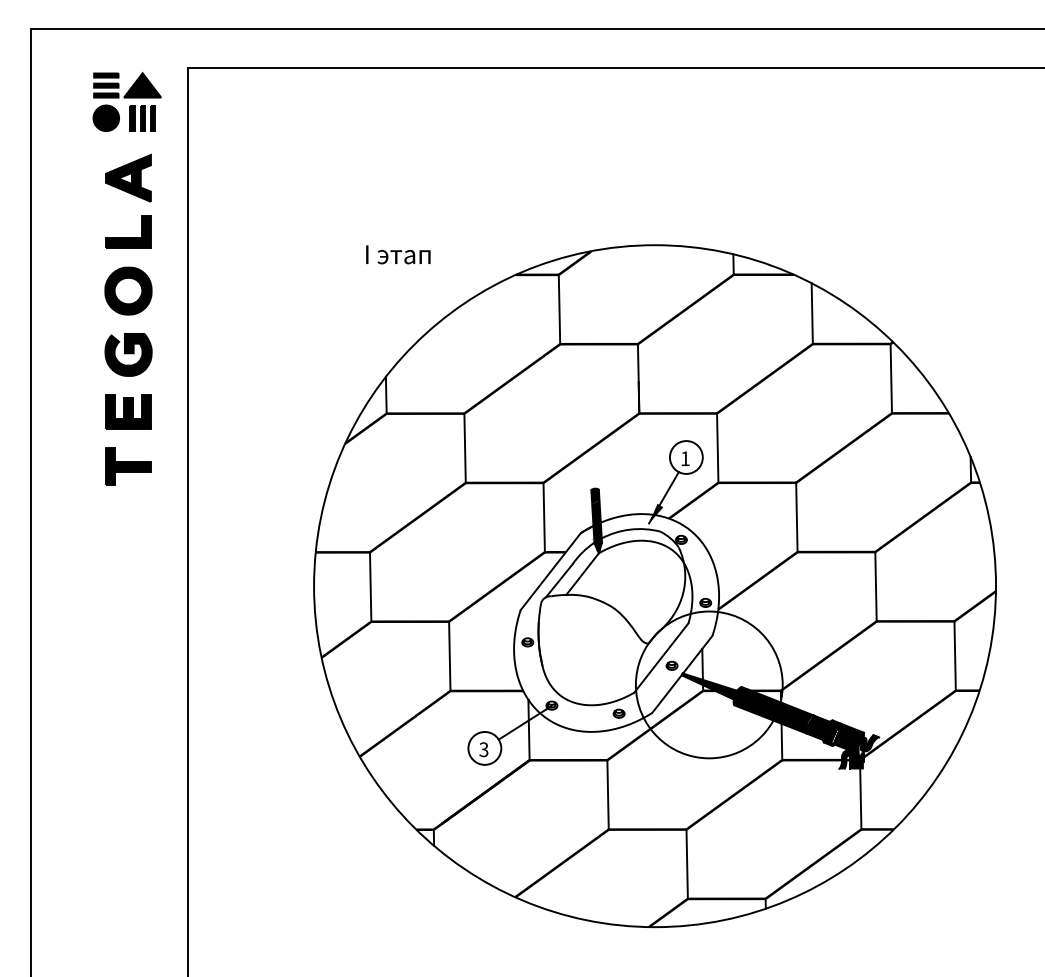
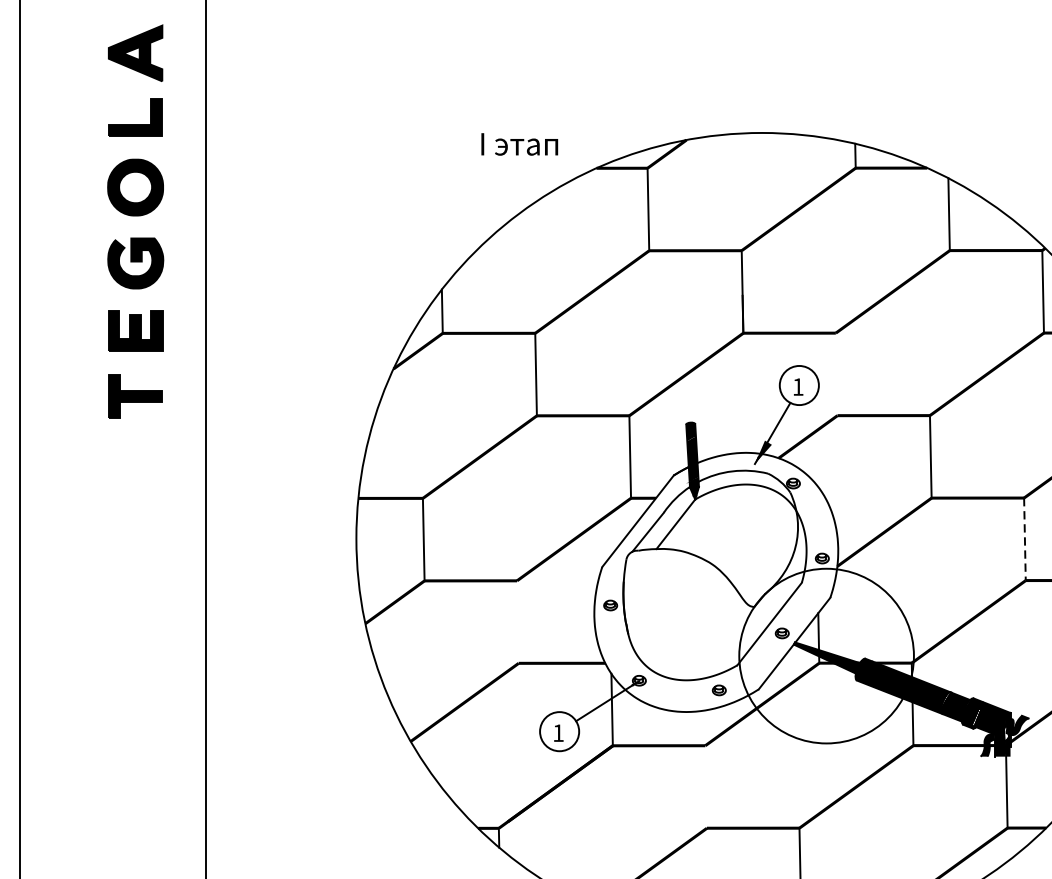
text: (398, 254) -> (519, 144), moved
line: (717, 447) -> (836, 373), removed
line: (876, 586) -> (1025, 539), solid -> dashed
line: (449, 656) -> (517, 622), removed
text: (483, 749) -> (557, 732), 3 -> 1
line: (607, 794) -> (705, 786), removed

